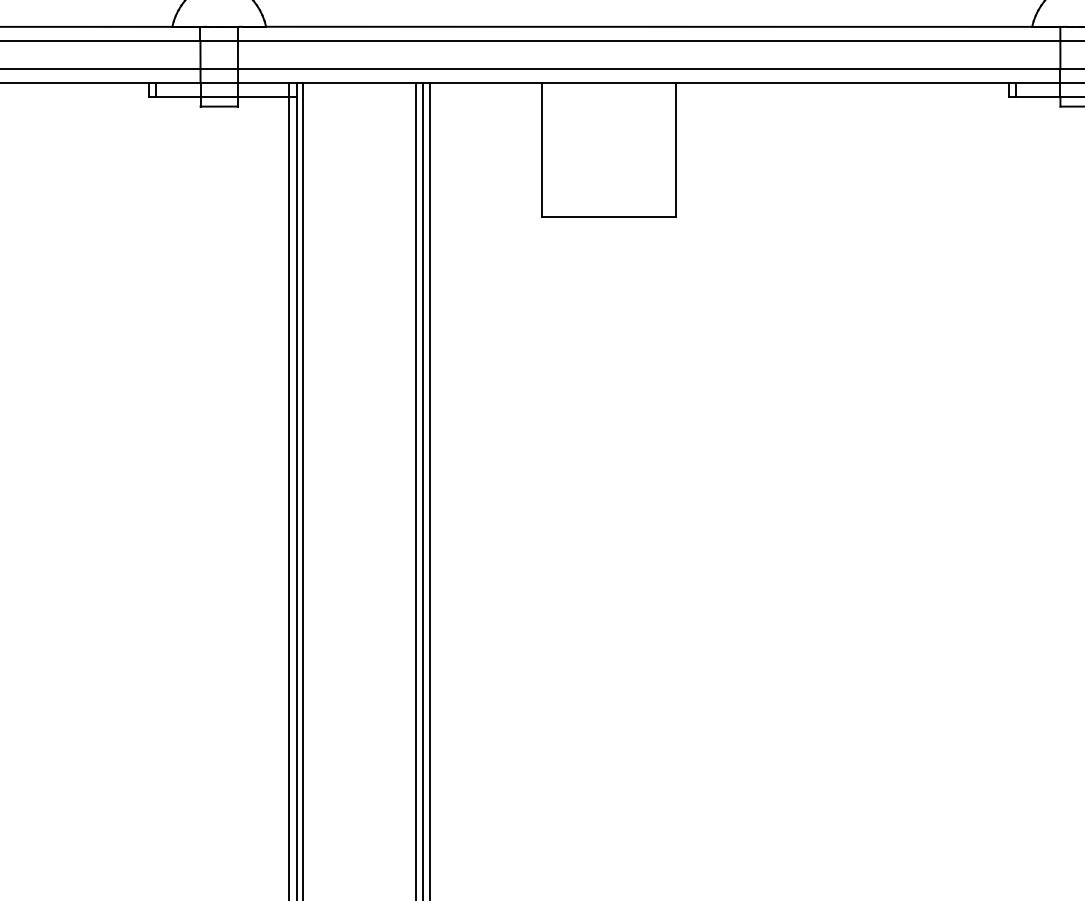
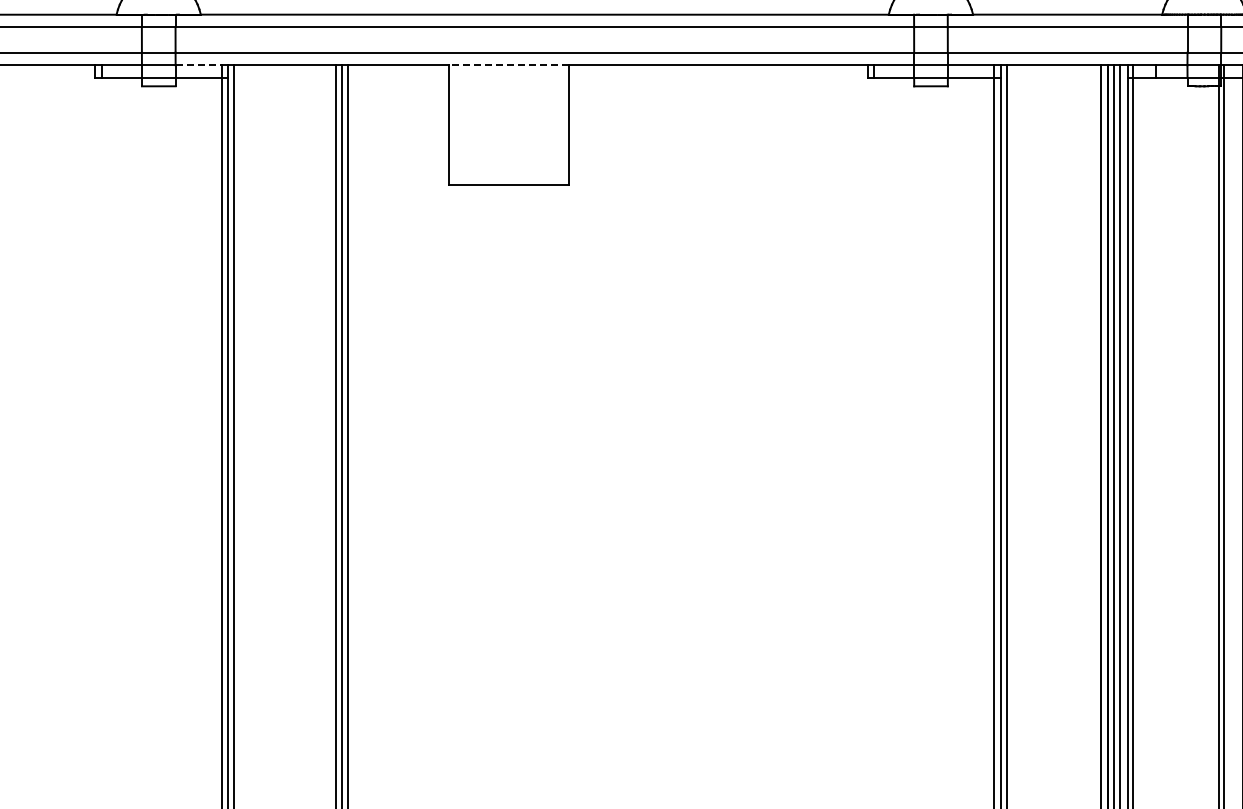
line: (264, 83) -> (199, 65), solid -> dashed
line: (608, 83) -> (508, 65), solid -> dashed

